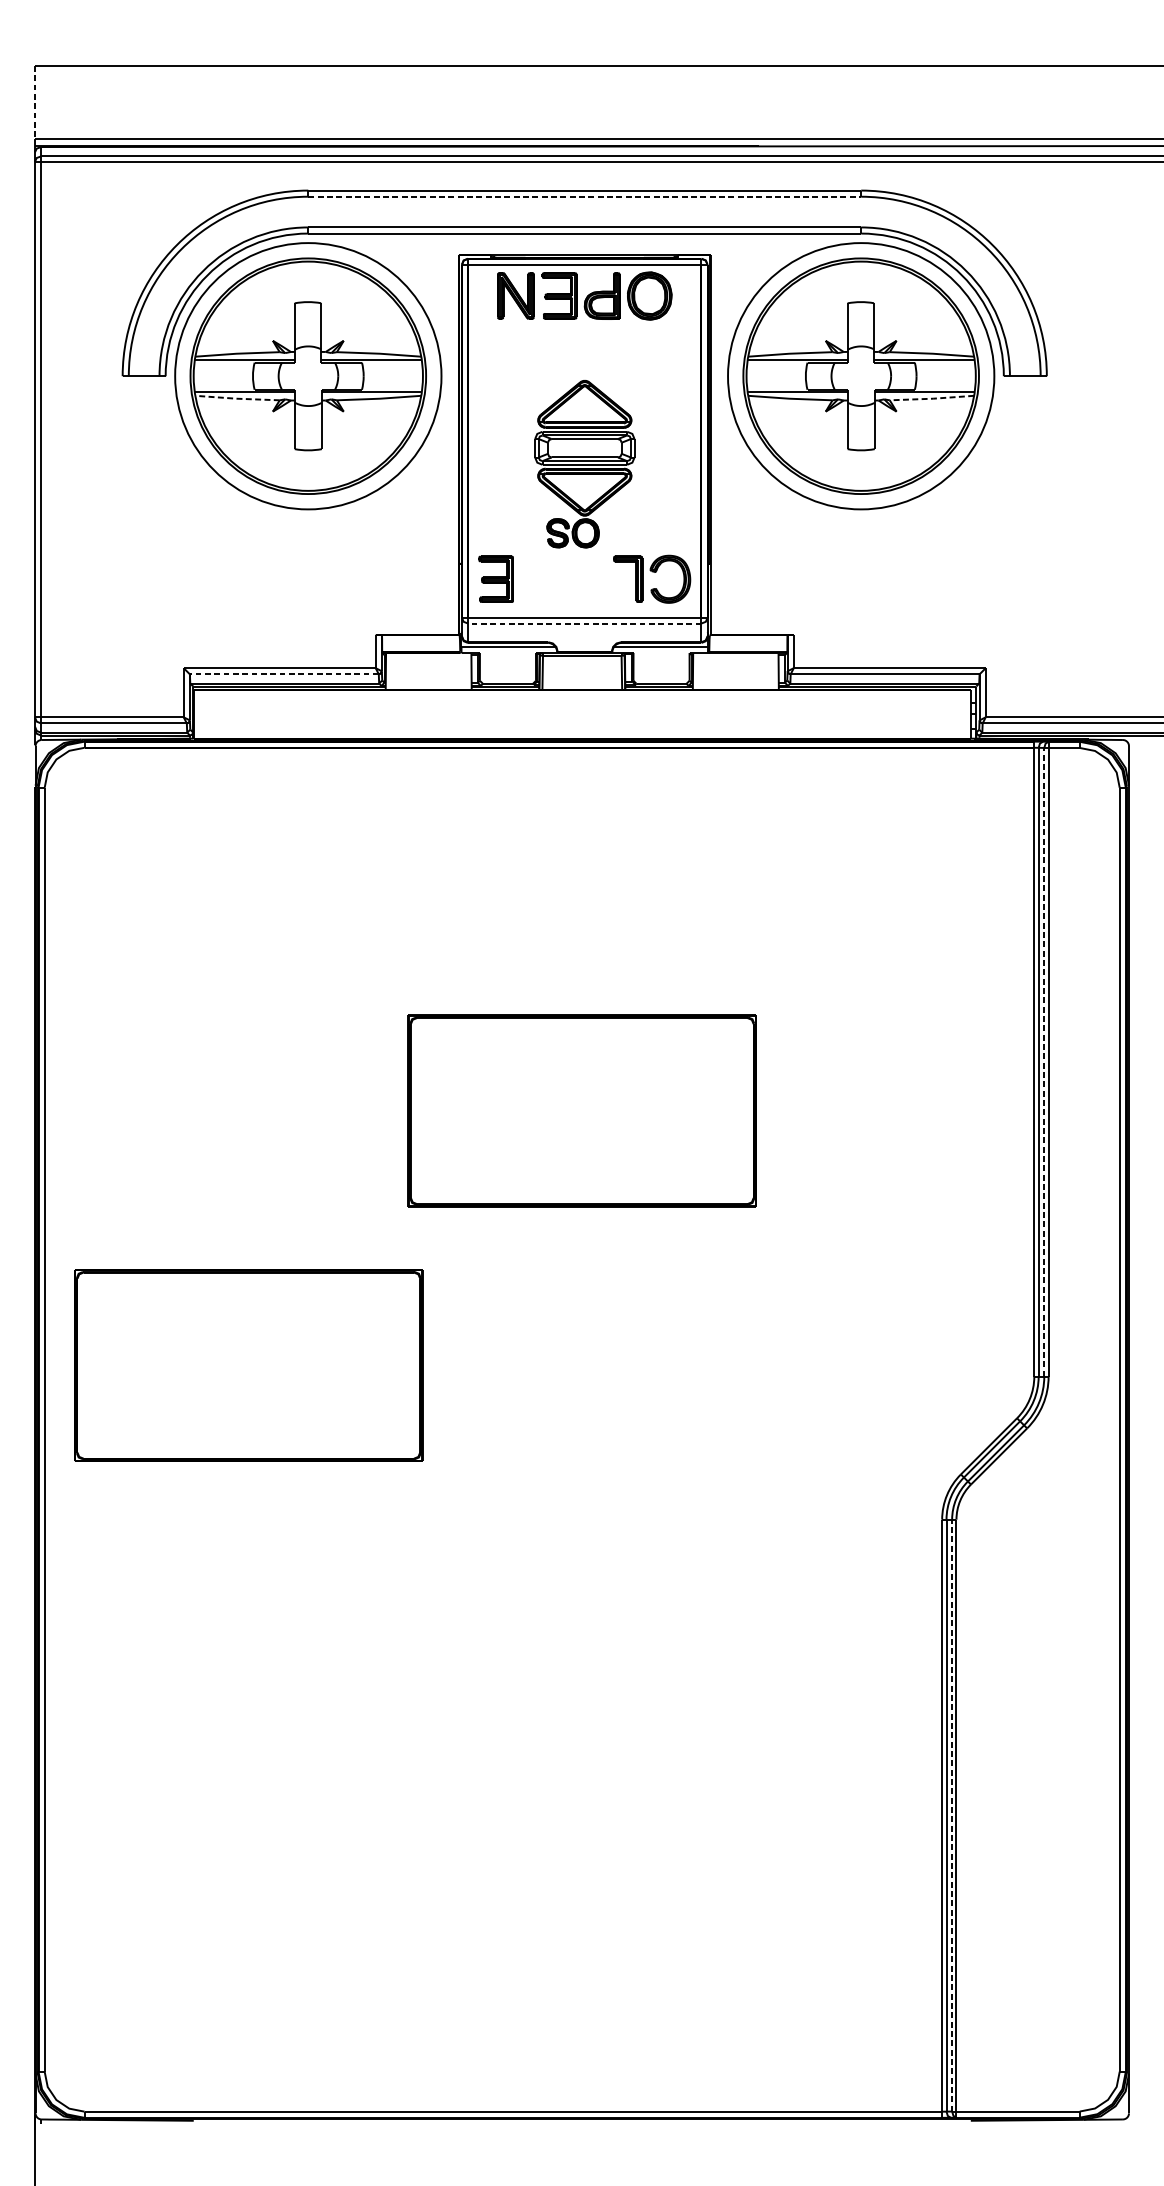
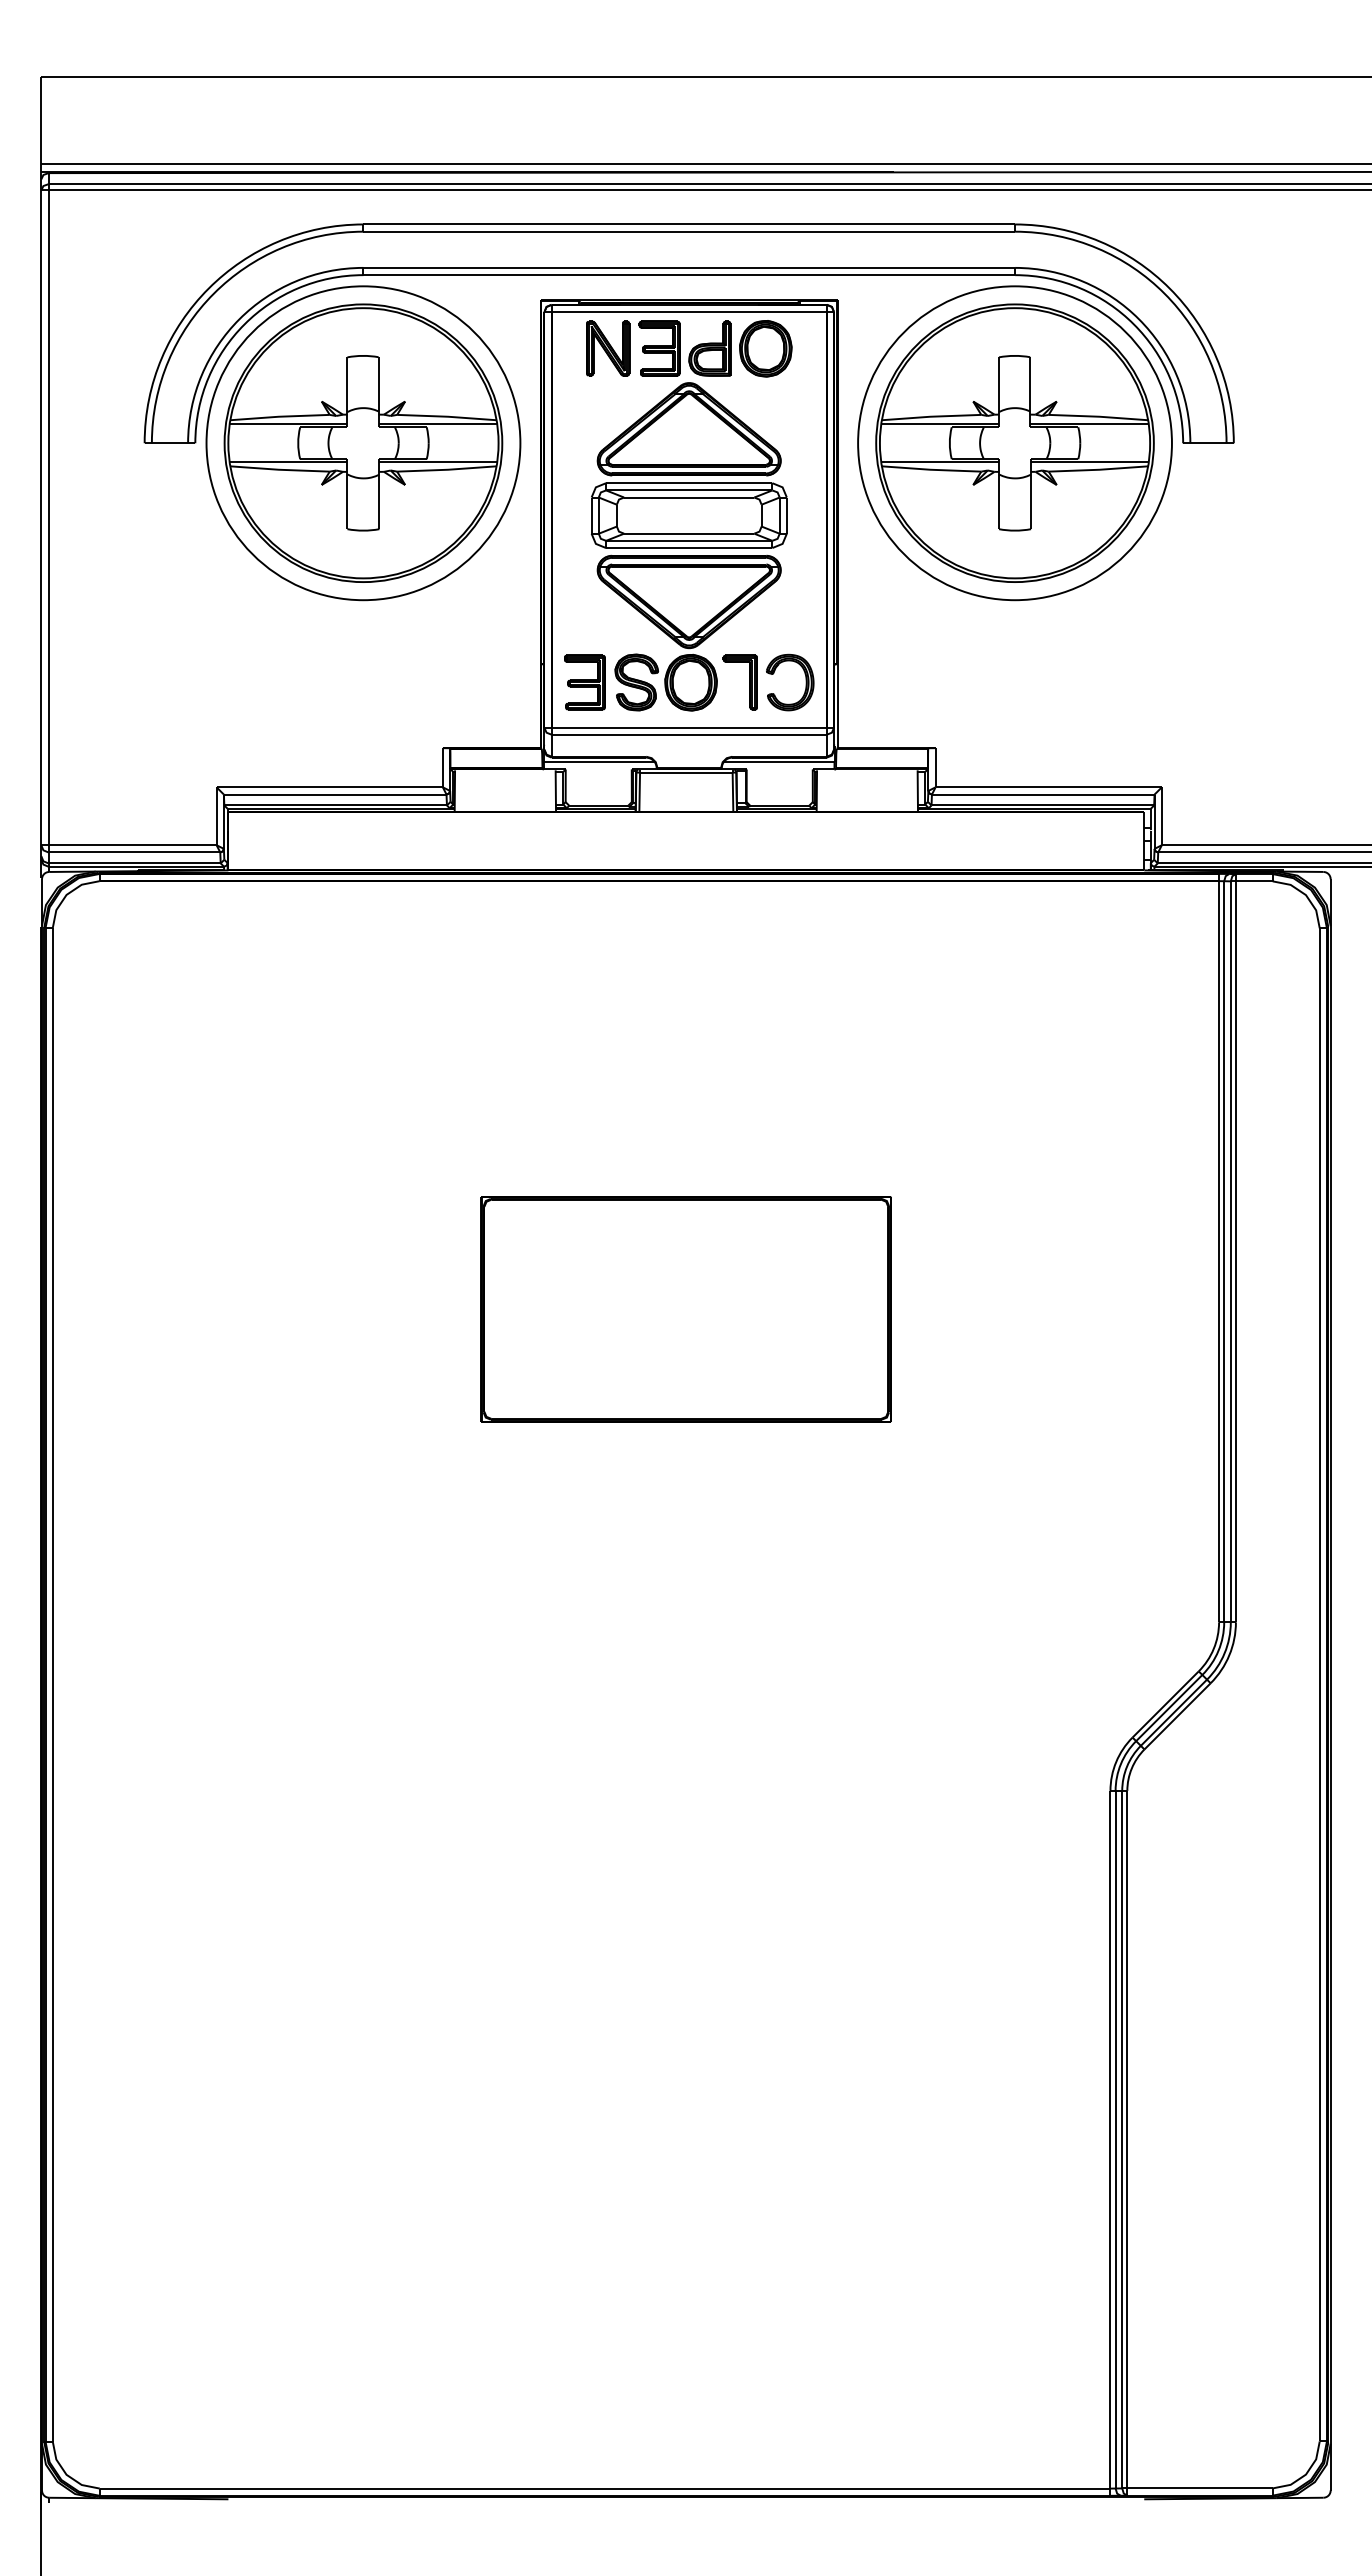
line: (35, 102) -> (41, 120), dashed -> solid
line: (584, 196) -> (689, 231), dashed -> solid
line: (237, 398) -> (279, 469), dashed -> solid
line: (932, 398) -> (1098, 469), dashed -> solid
part: (584, 463) -> (689, 546), size x1.67
line: (584, 623) -> (689, 734), dashed -> solid
line: (283, 674) -> (334, 794), dashed -> solid
line: (1044, 1062) -> (1230, 1251), dashed -> solid
part: (248, 1365) -> (292, 1609), removed
line: (952, 1815) -> (1122, 2139), dashed -> solid

